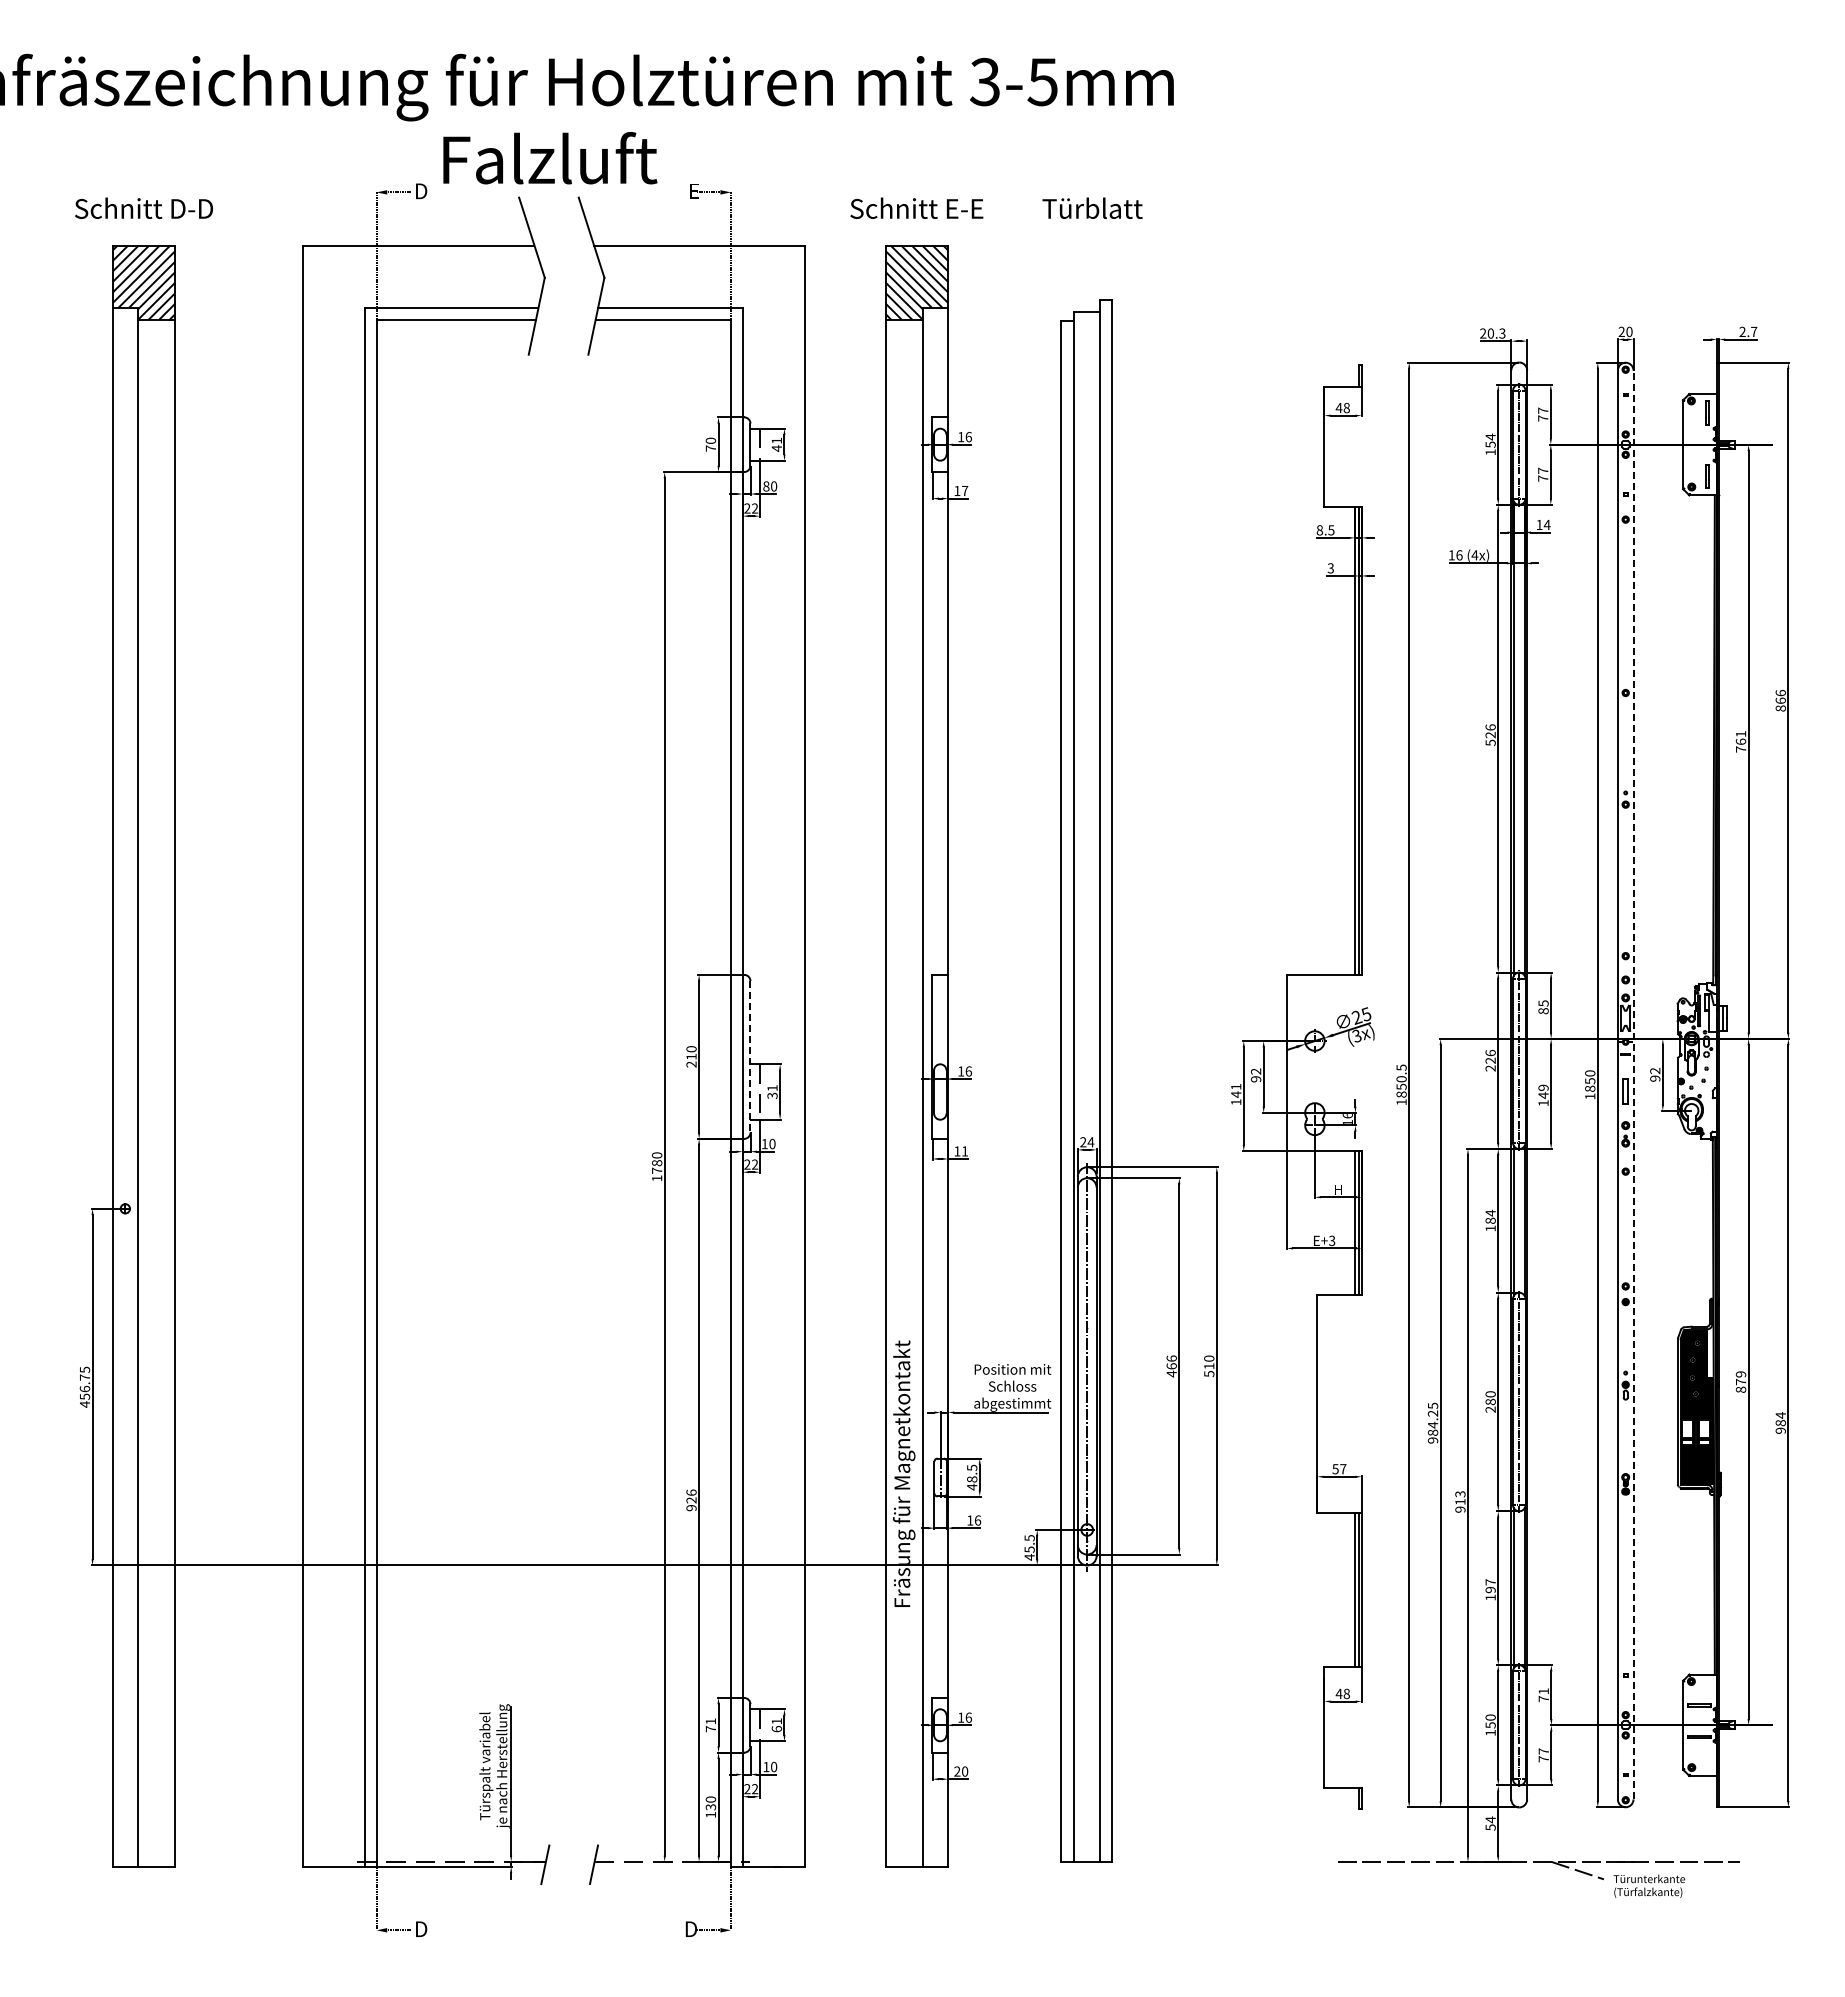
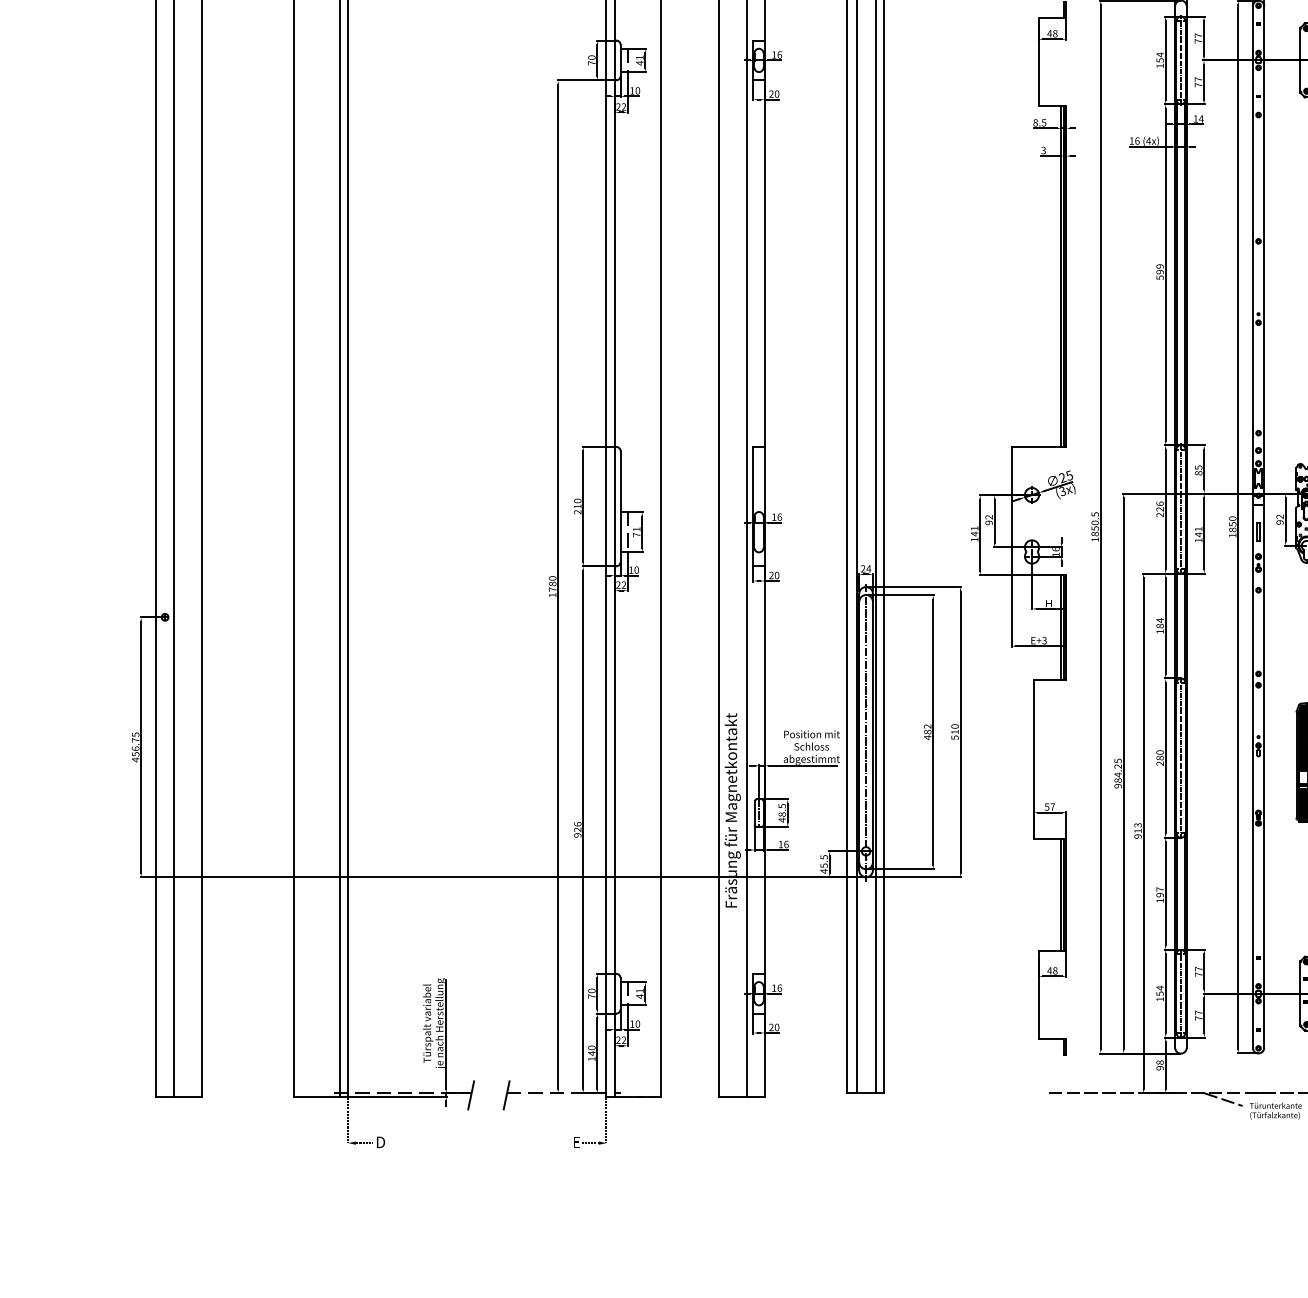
text: (766, 486) -> (632, 90), 80 -> 10
text: (961, 490) -> (774, 93), 17 -> 20
text: (1490, 731) -> (1160, 269), 526 -> 599
line: (750, 1056) -> (620, 506), dashed -> solid
line: (1633, 1084) -> (1264, 526), dashed -> solid
text: (1543, 1087) -> (1198, 528), 149 -> 141
text: (772, 1095) -> (636, 534), 31 -> 71
text: (961, 1151) -> (774, 575), 11 -> 20
text: (1171, 1362) -> (927, 729), 466 -> 482
text: (1543, 1691) -> (1198, 969), 71 -> 77
text: (1490, 1717) -> (1160, 988), 150 -> 154
text: (710, 1721) -> (591, 990), 71 -> 70
text: (776, 1728) -> (639, 996), 61 -> 41
text: (710, 1806) -> (591, 1052), 130 -> 140
text: (1490, 1823) -> (1160, 1065), 54 -> 98
text: (690, 1928) -> (576, 1141), D -> E

